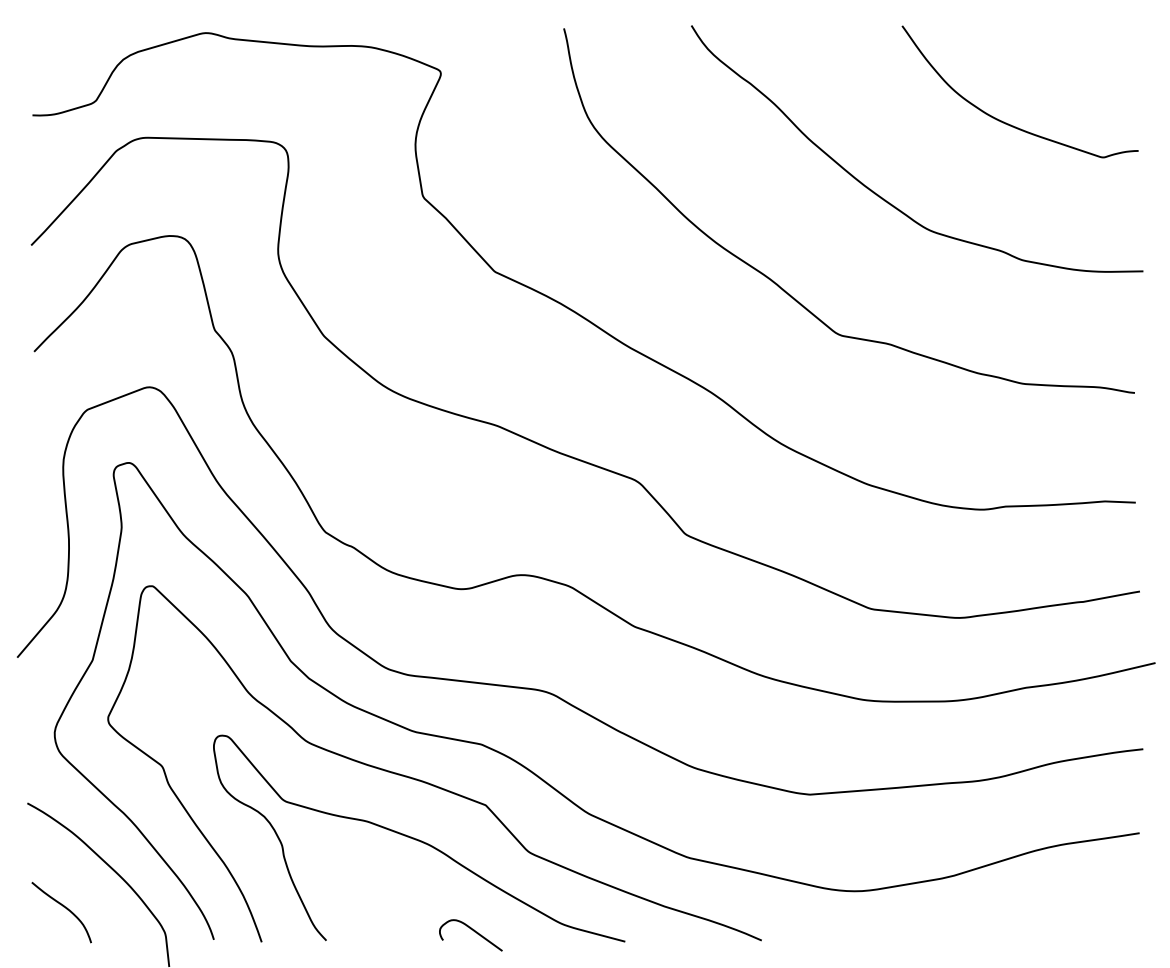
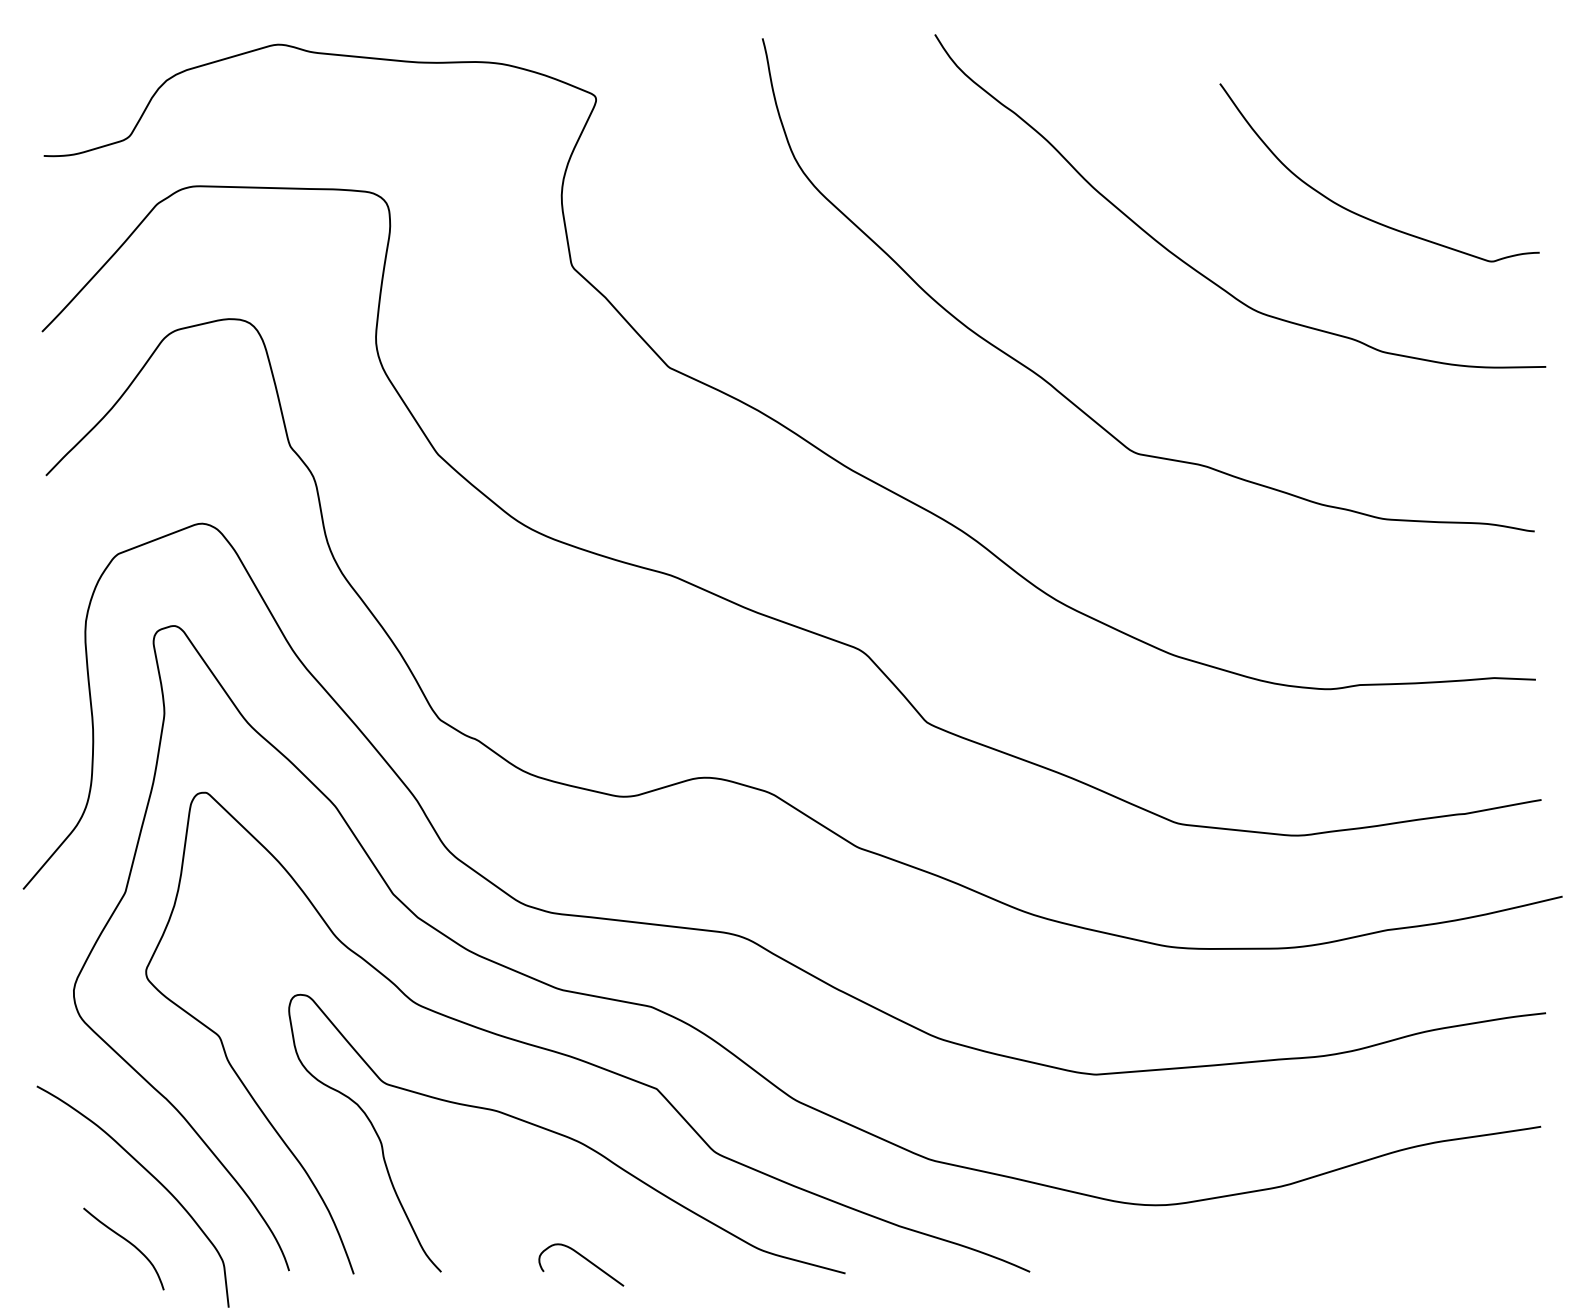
curve: (1004, 121) -> (1358, 212), moved
curve: (63, 907) -> (126, 1242), moved
curve: (473, 931) -> (584, 1259), moved

